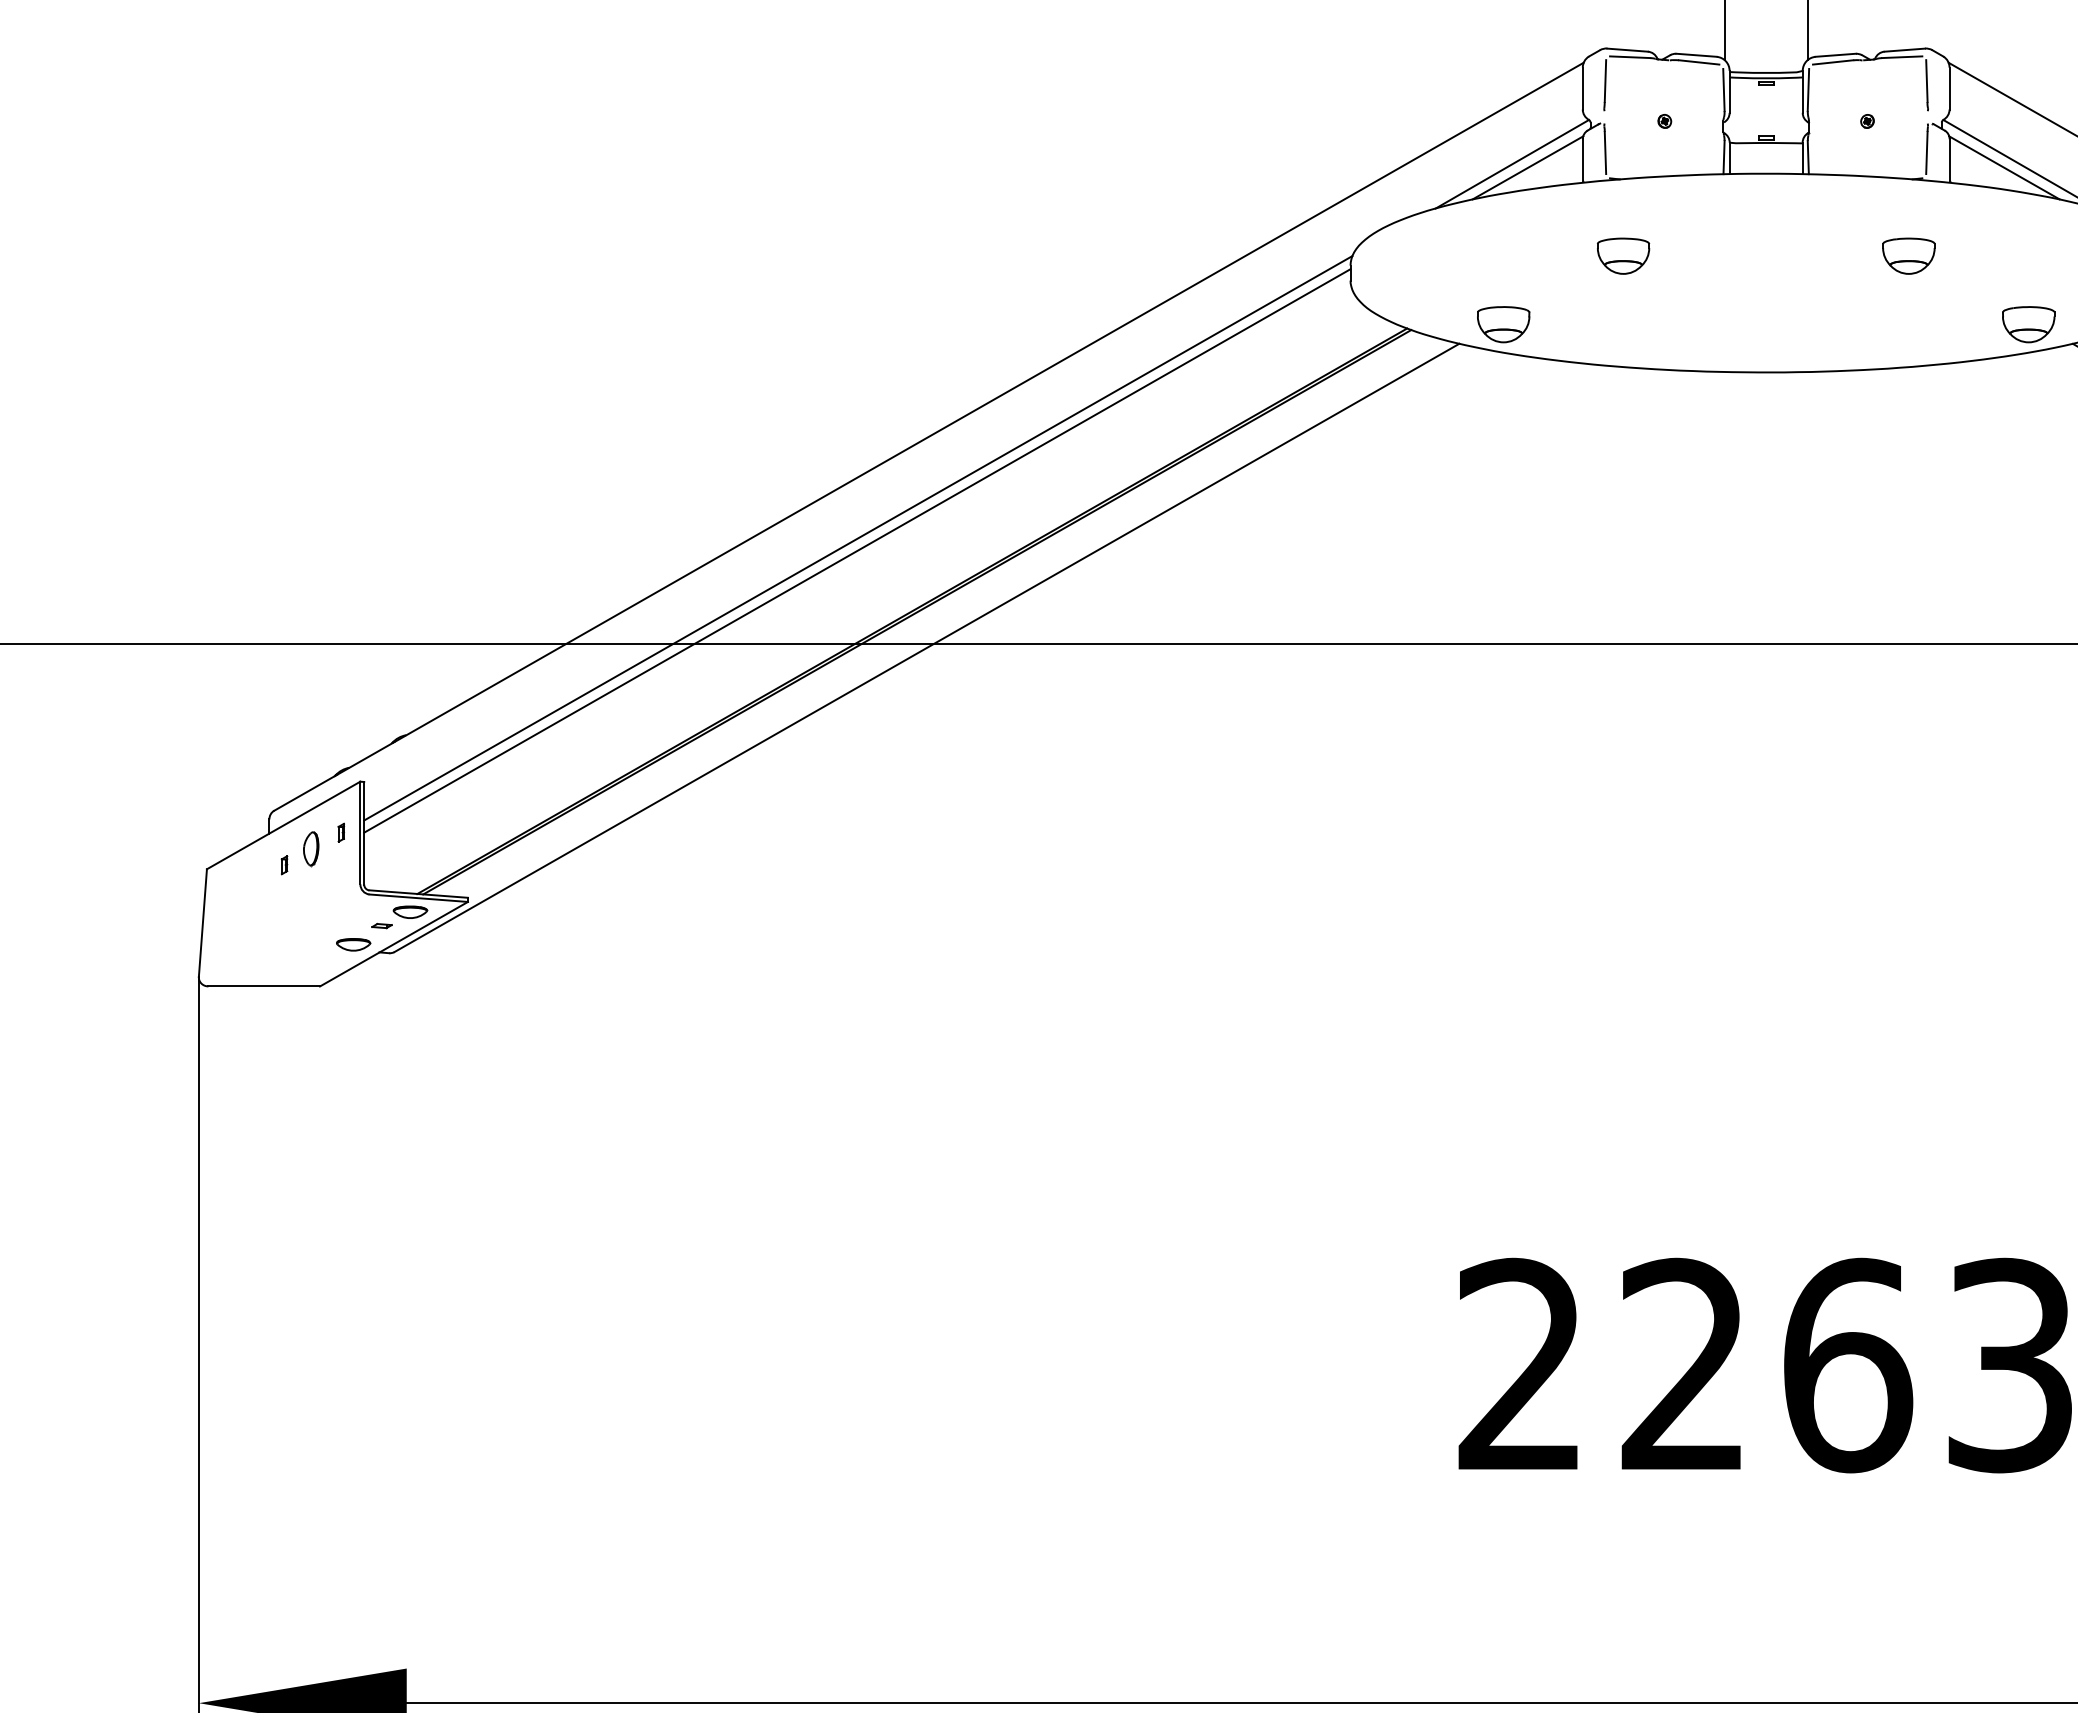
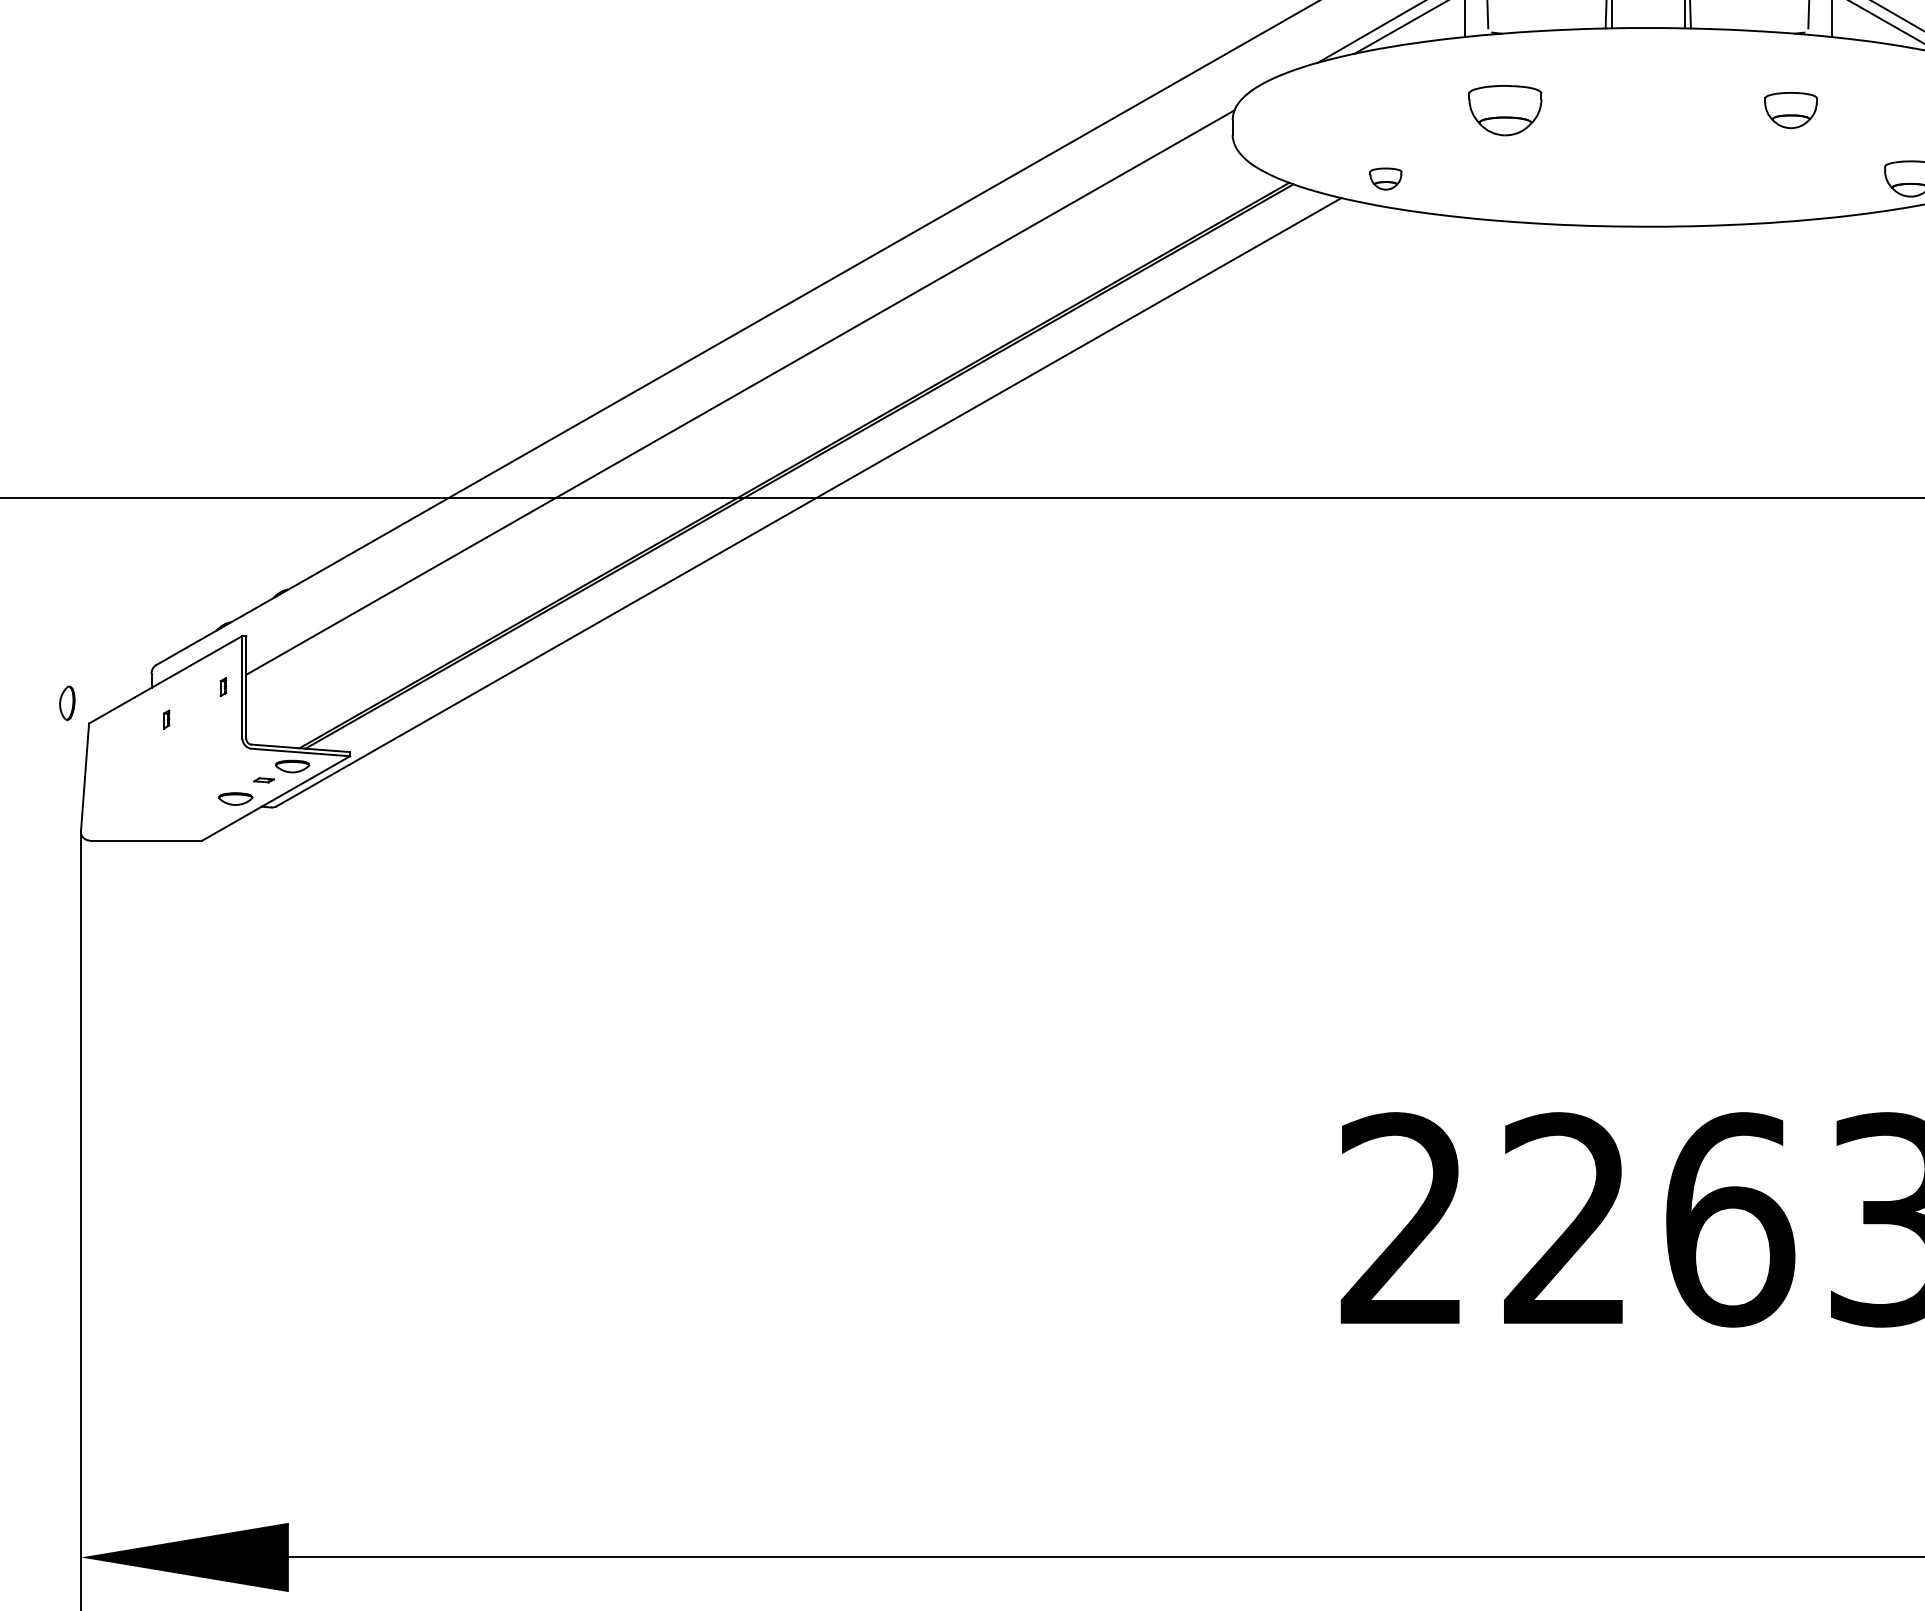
part: (1623, 255) -> (1505, 109), size x1.4
part: (1503, 324) -> (1385, 178), size x0.6
line: (857, 550) -> (739, 404), removed
part: (311, 849) -> (67, 703), moved

